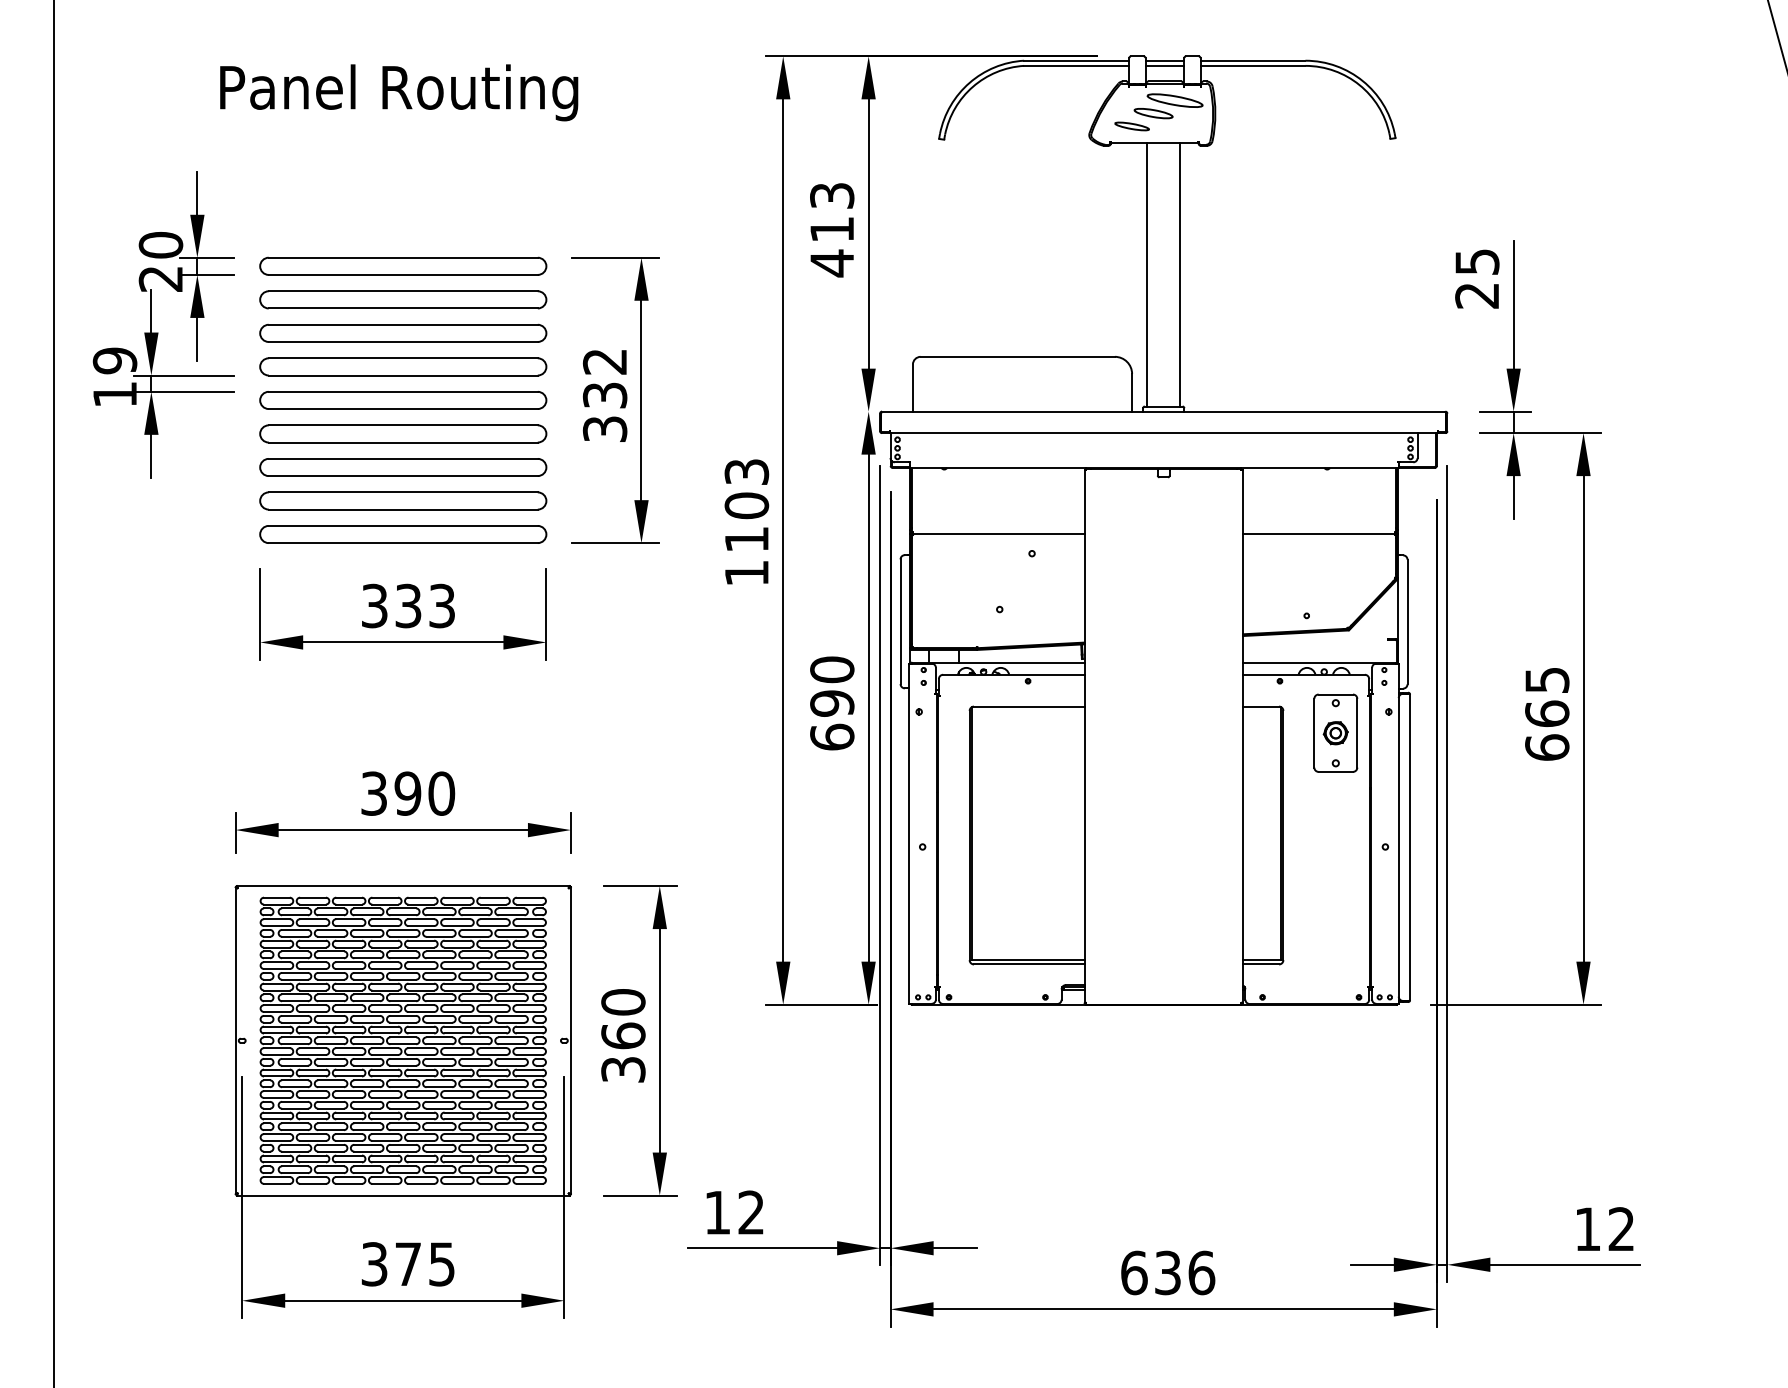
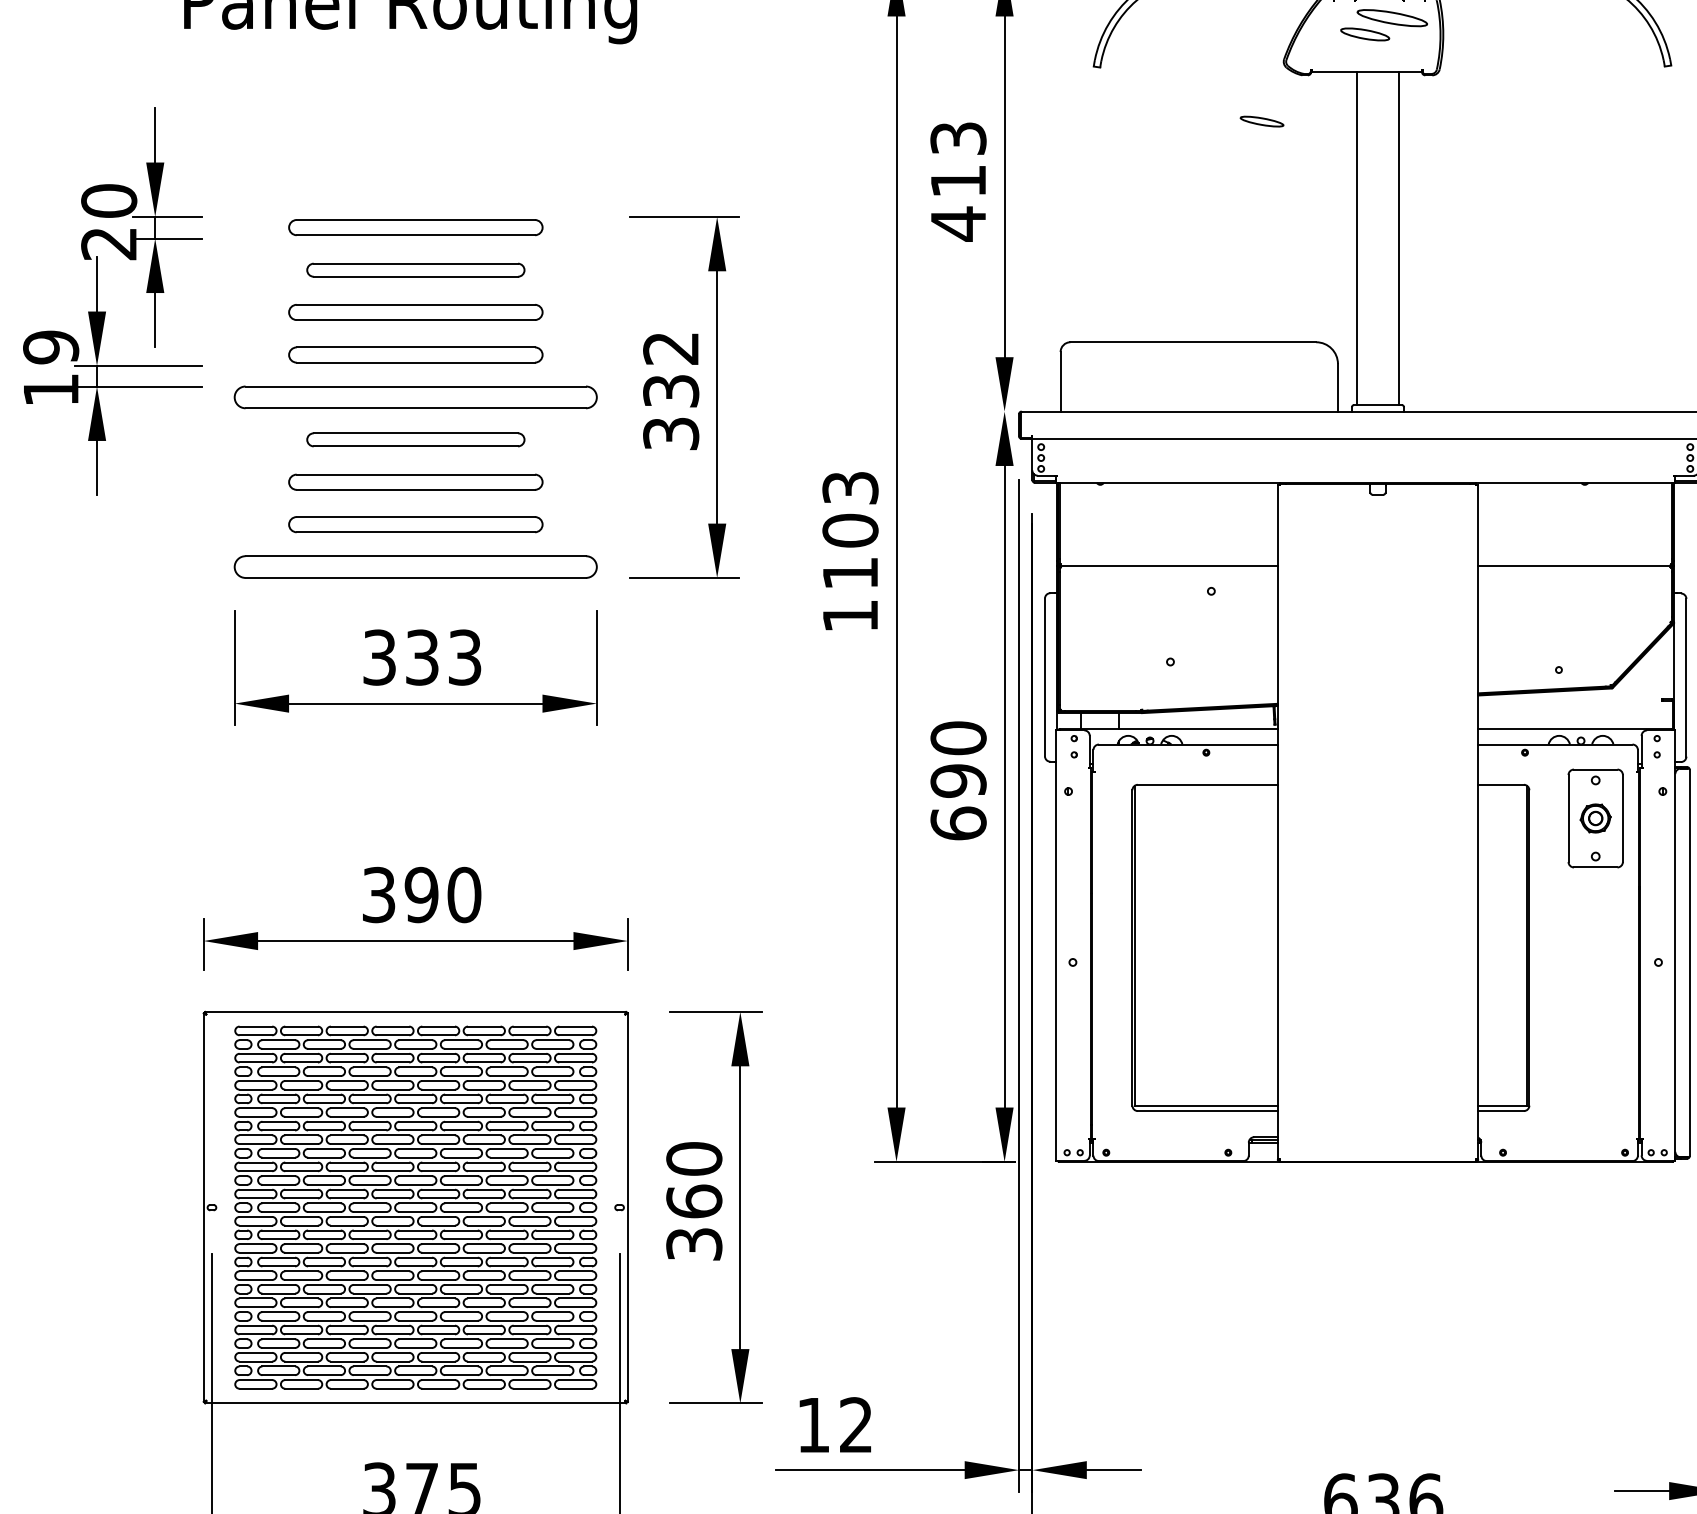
part: (1131, 126) -> (1261, 121), moved
part: (403, 265) -> (416, 226), size x0.7
part: (403, 299) -> (416, 269), size x0.6
part: (403, 332) -> (416, 311), size x0.7
part: (403, 366) -> (416, 354), size x0.7
part: (403, 433) -> (416, 439), size x0.6
part: (403, 467) -> (416, 482), size x0.7
part: (403, 500) -> (416, 524), size x0.7

